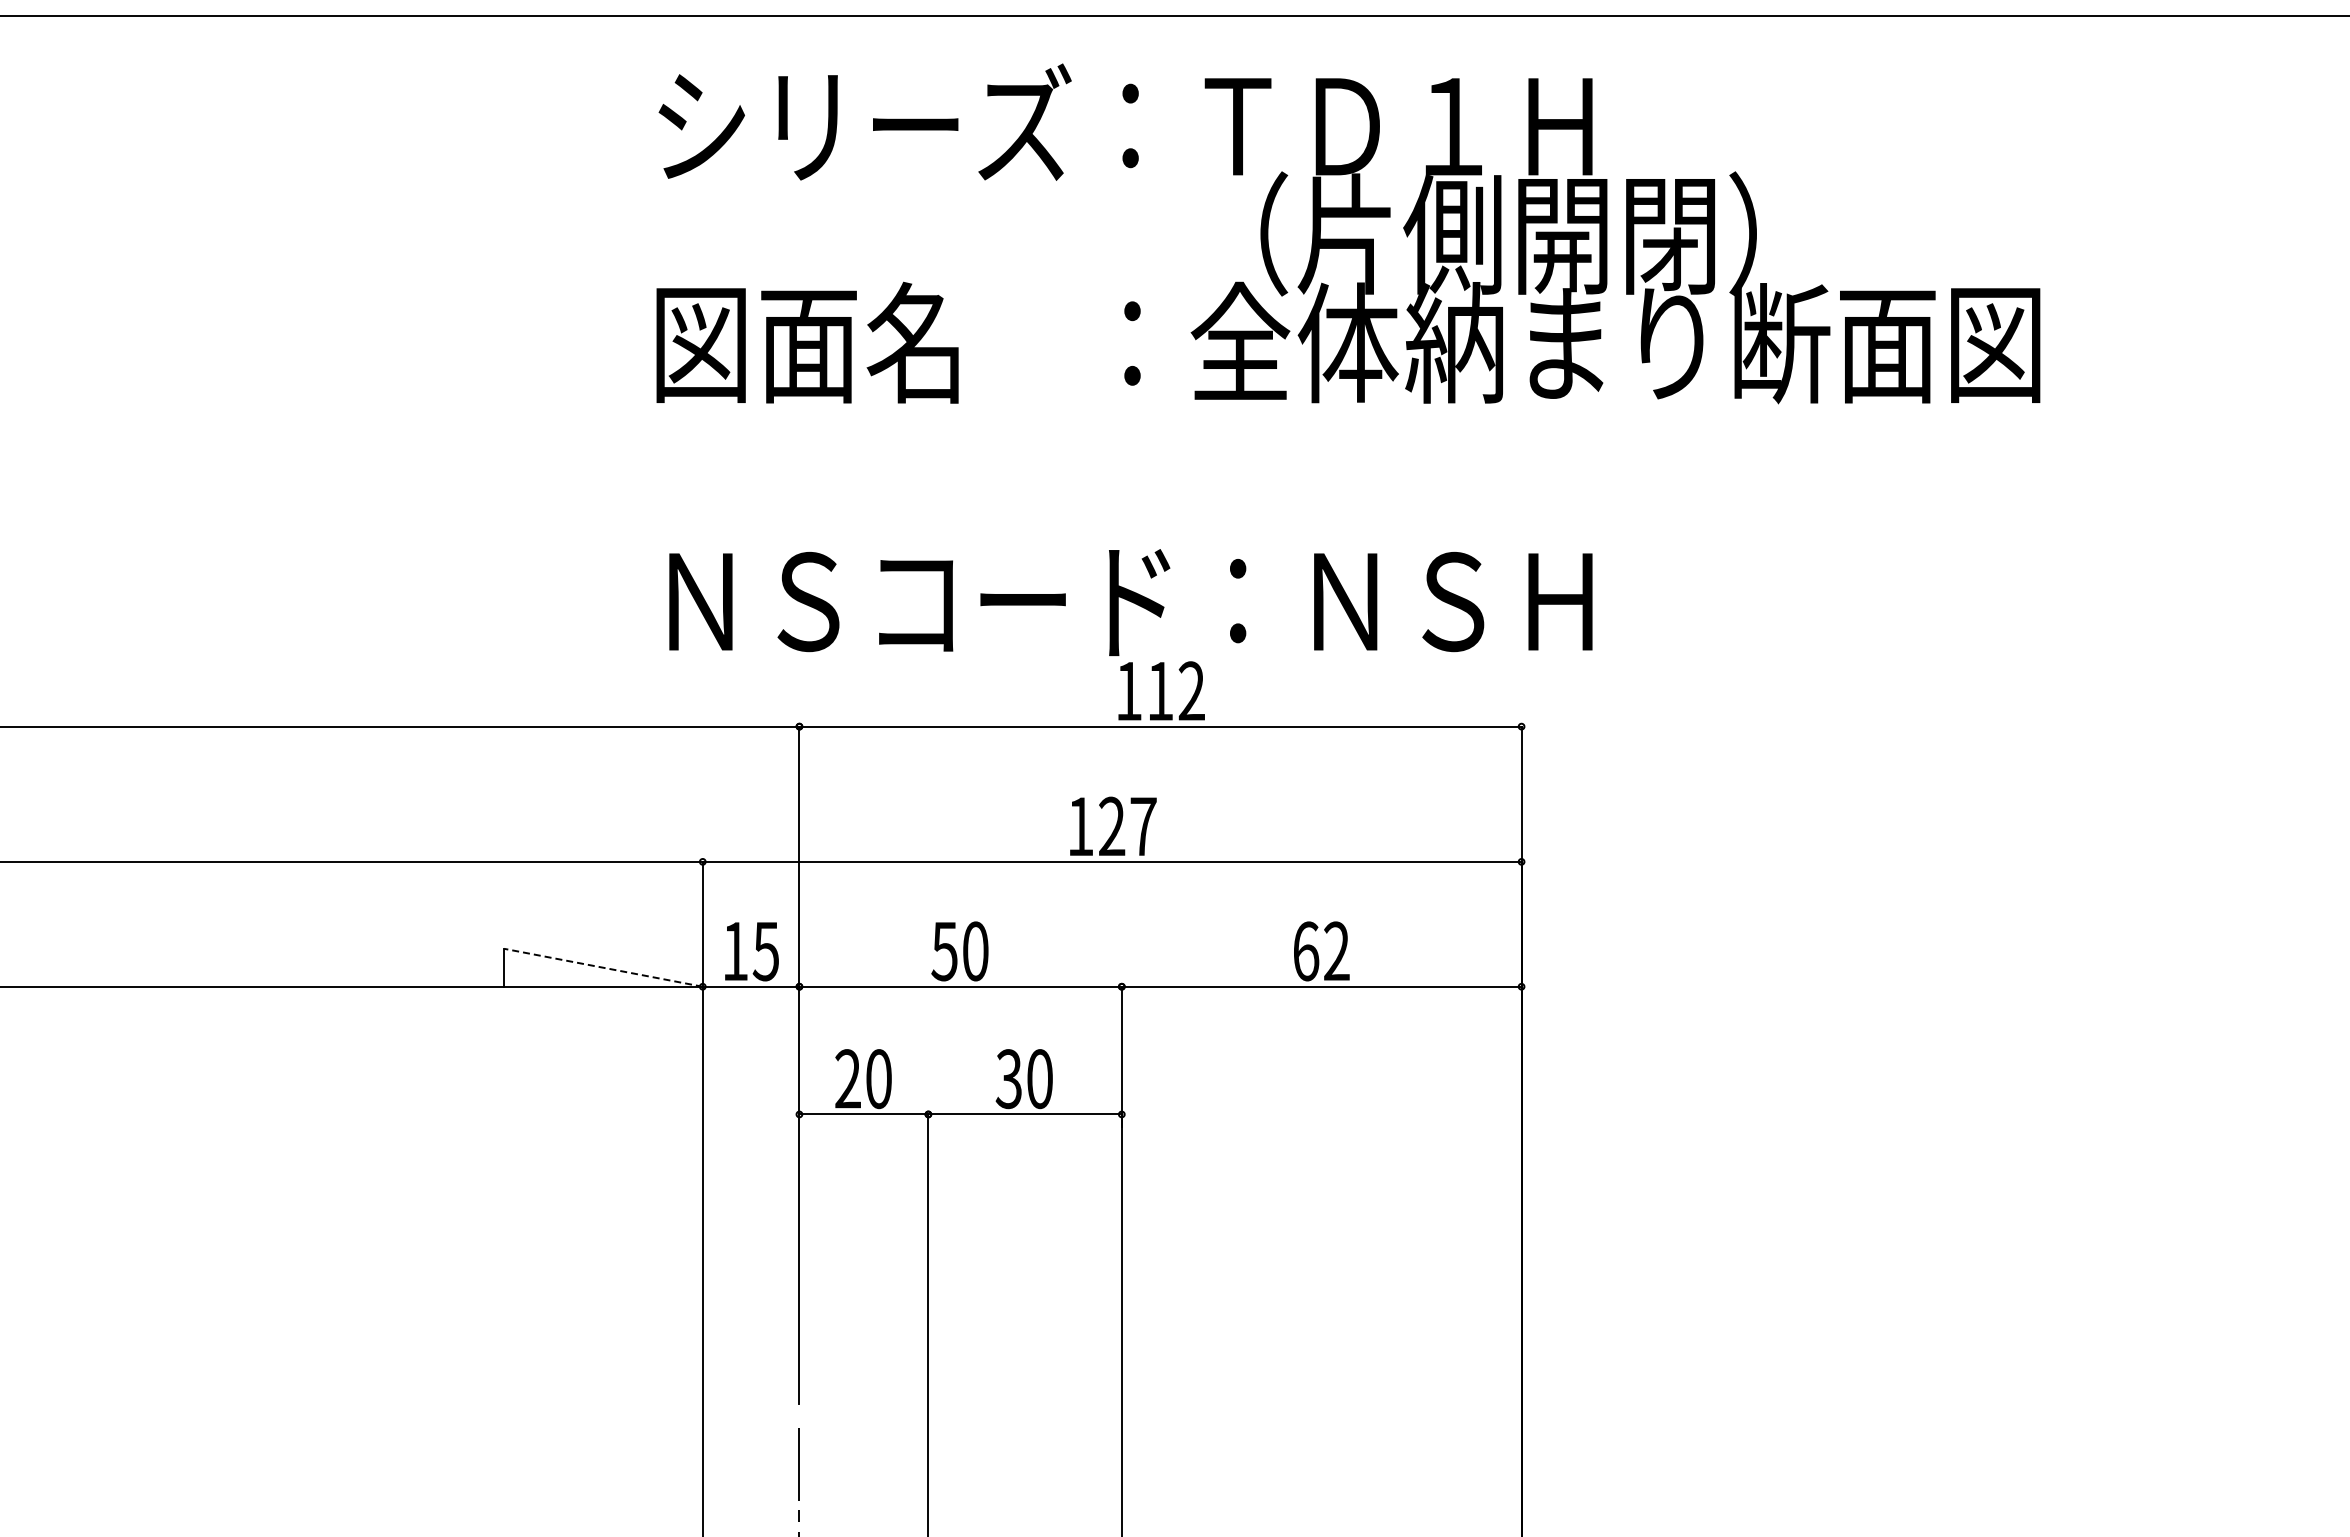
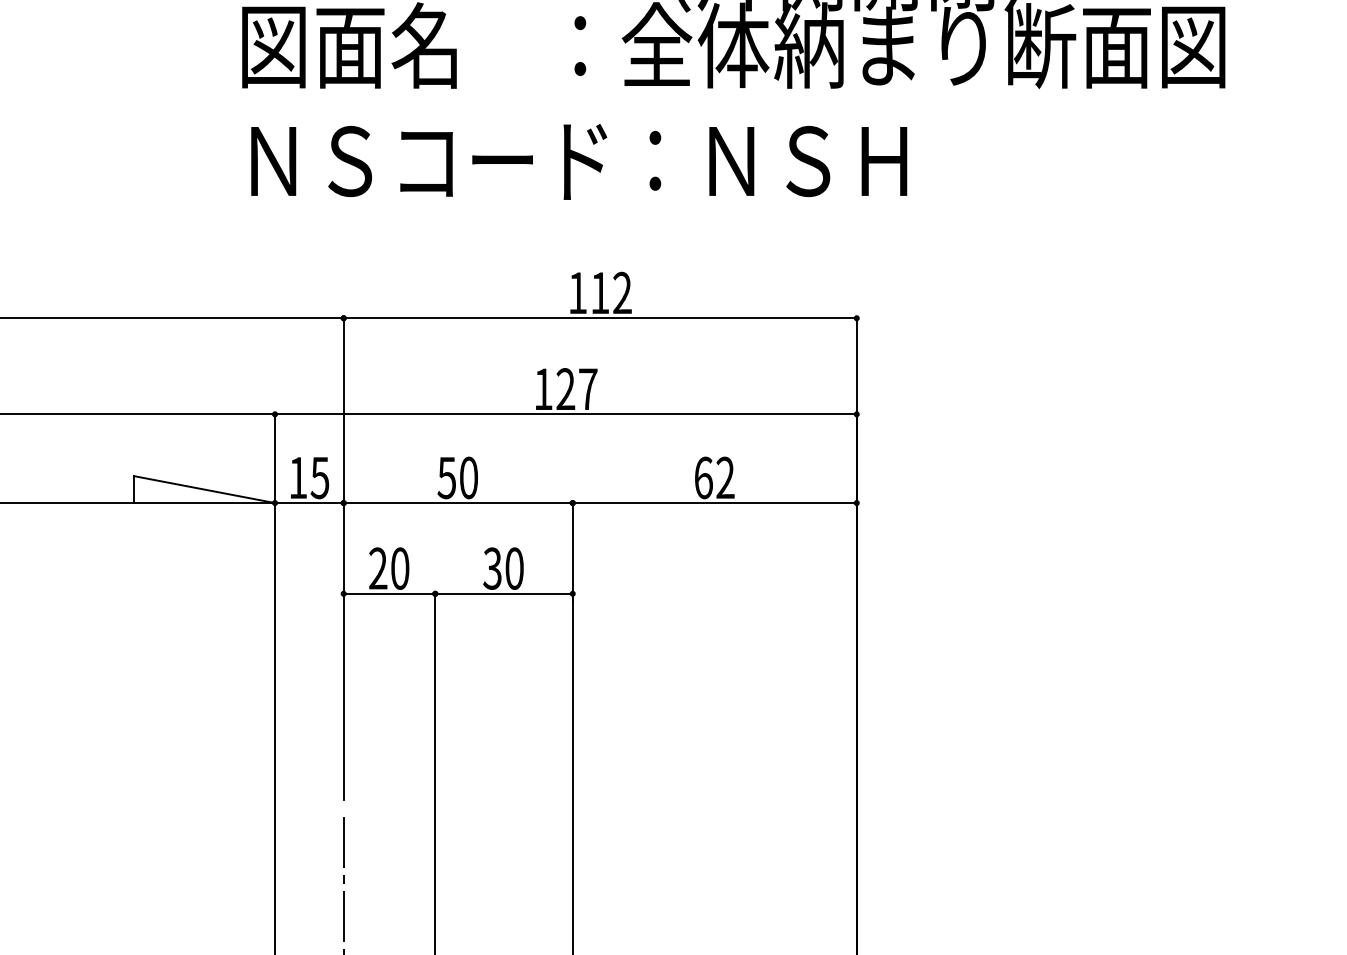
text: (1130, 602) -> (578, 161), moved
line: (603, 967) -> (204, 489), dashed -> solid

